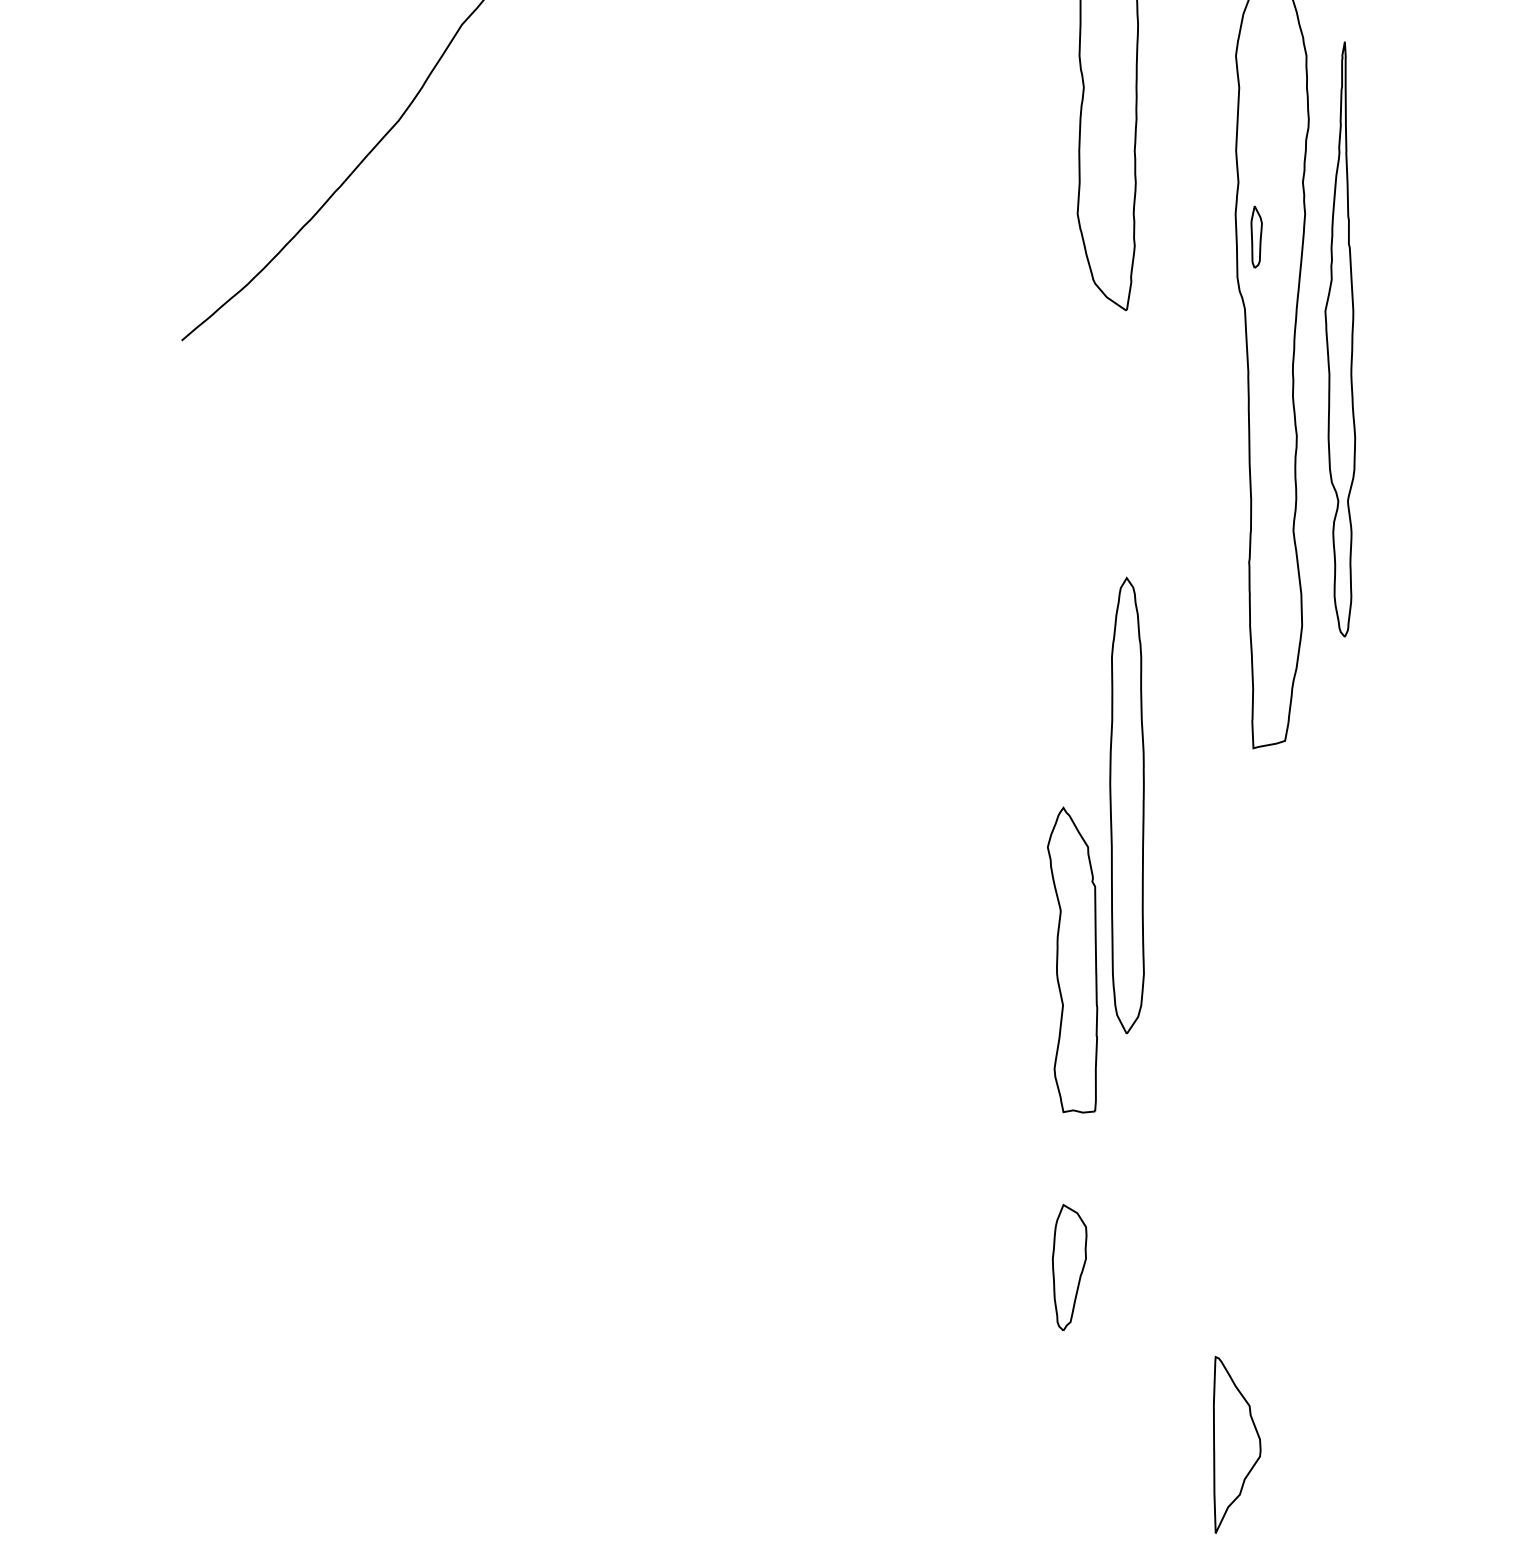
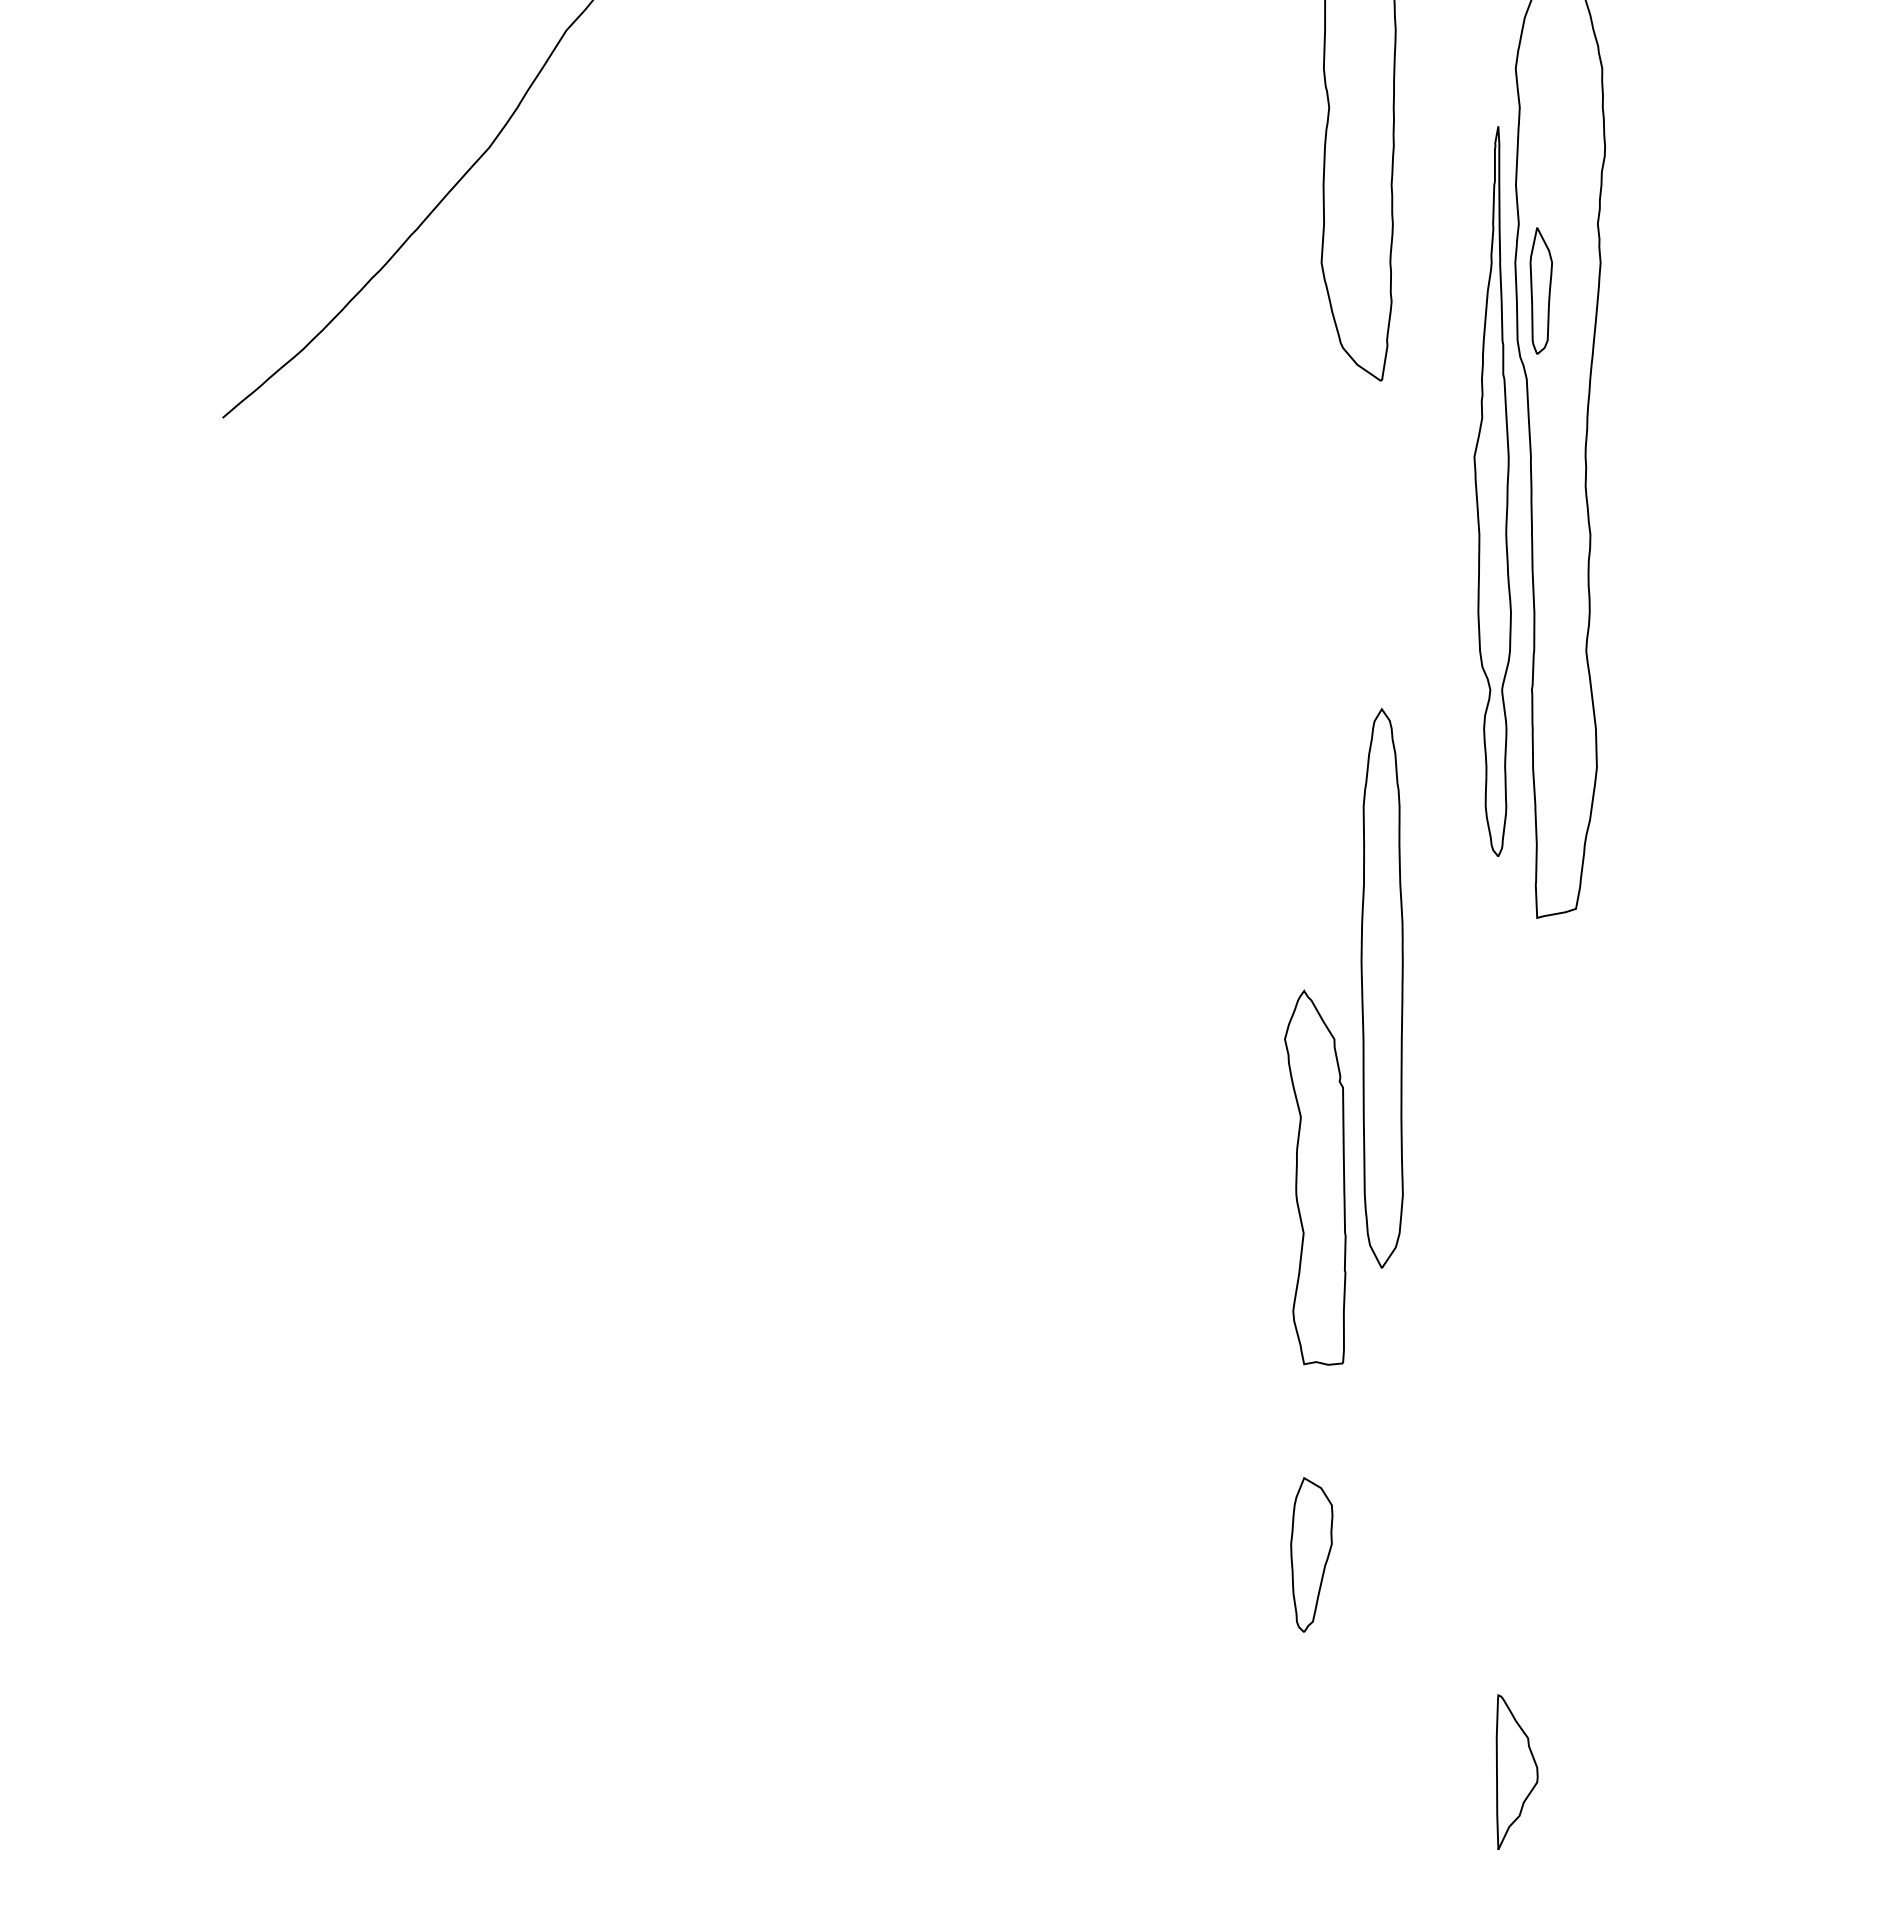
part: (1256, 236) -> (1540, 290), size x1.67
part: (1340, 339) -> (1492, 491), moved
part: (1236, 1444) -> (1516, 1771), size x0.71

